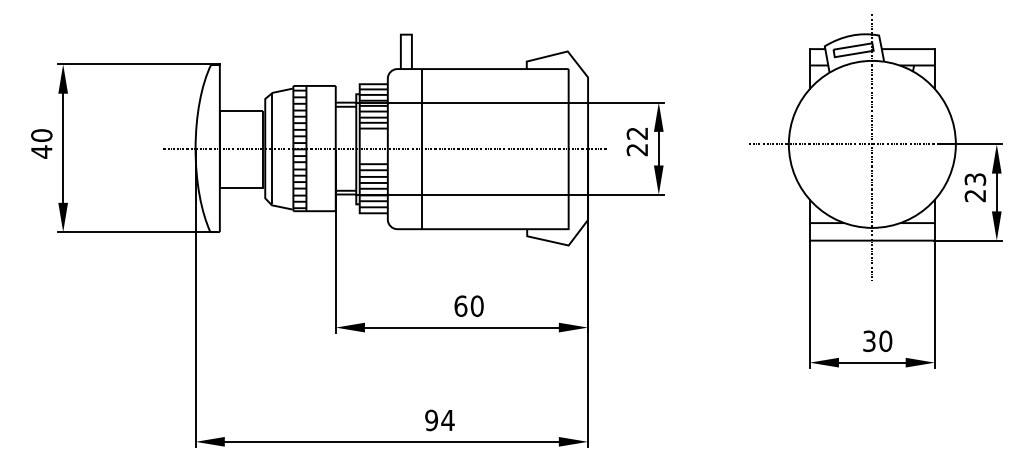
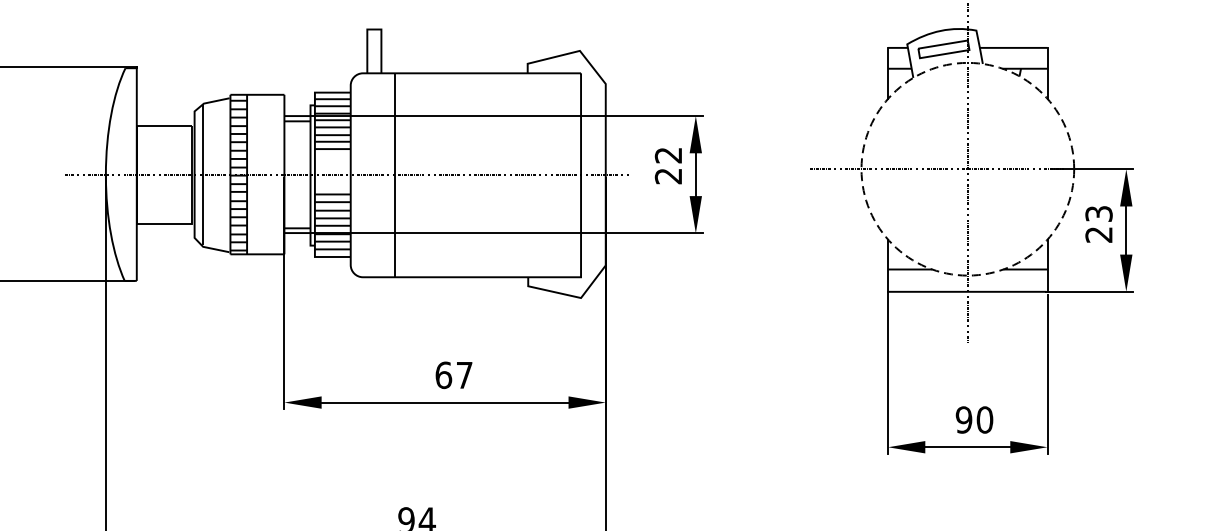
circle: (871, 143) -> (966, 168), solid -> dashed
text: (476, 305) -> (463, 374), 60 -> 67
text: (869, 340) -> (964, 419), 30 -> 90

